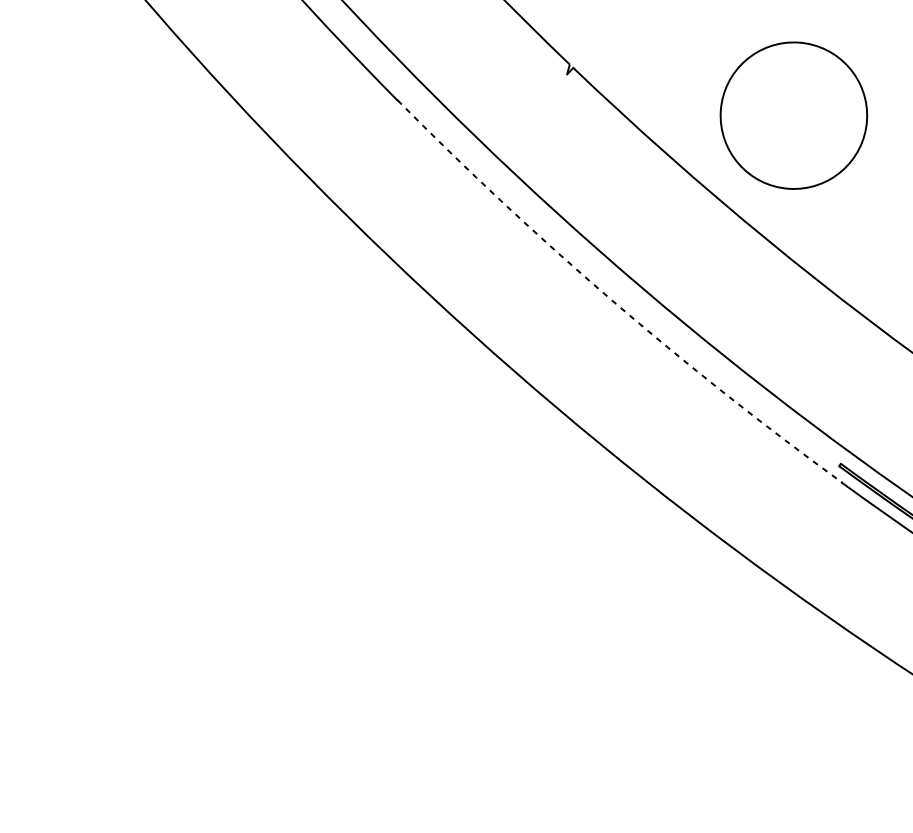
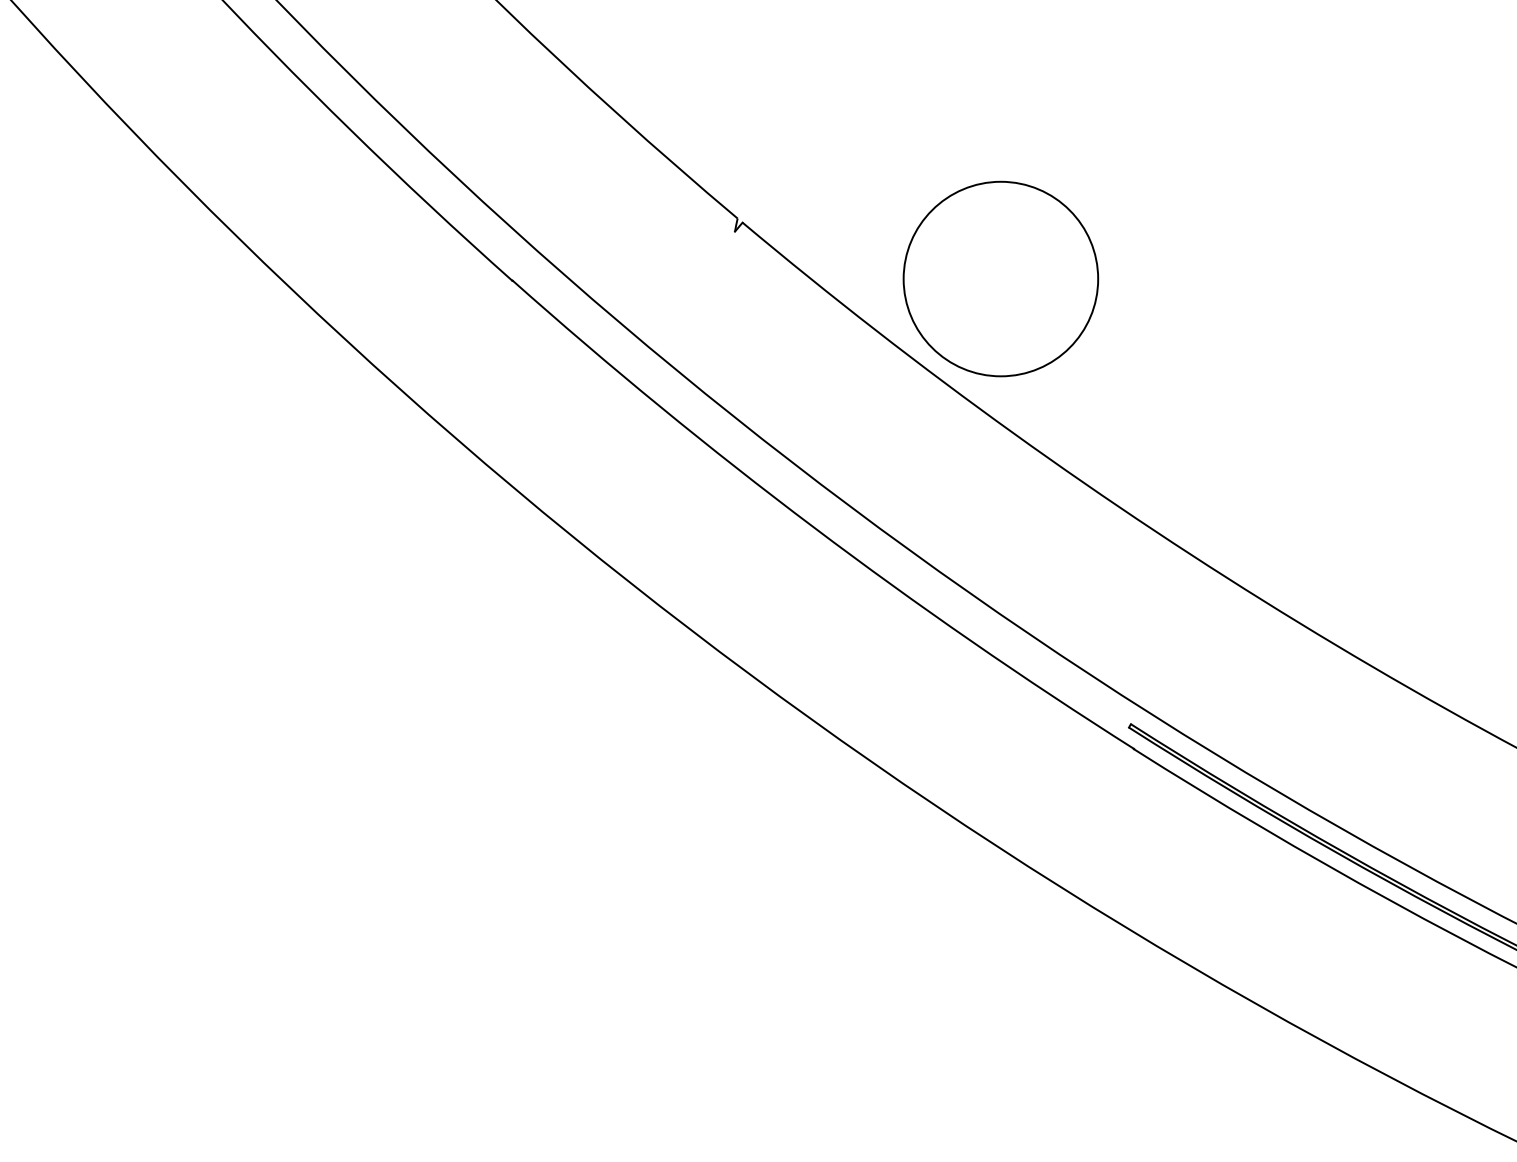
circle: (793, 115) -> (1000, 278), moved
arc: (611, 300) -> (813, 527), dashed -> solid

